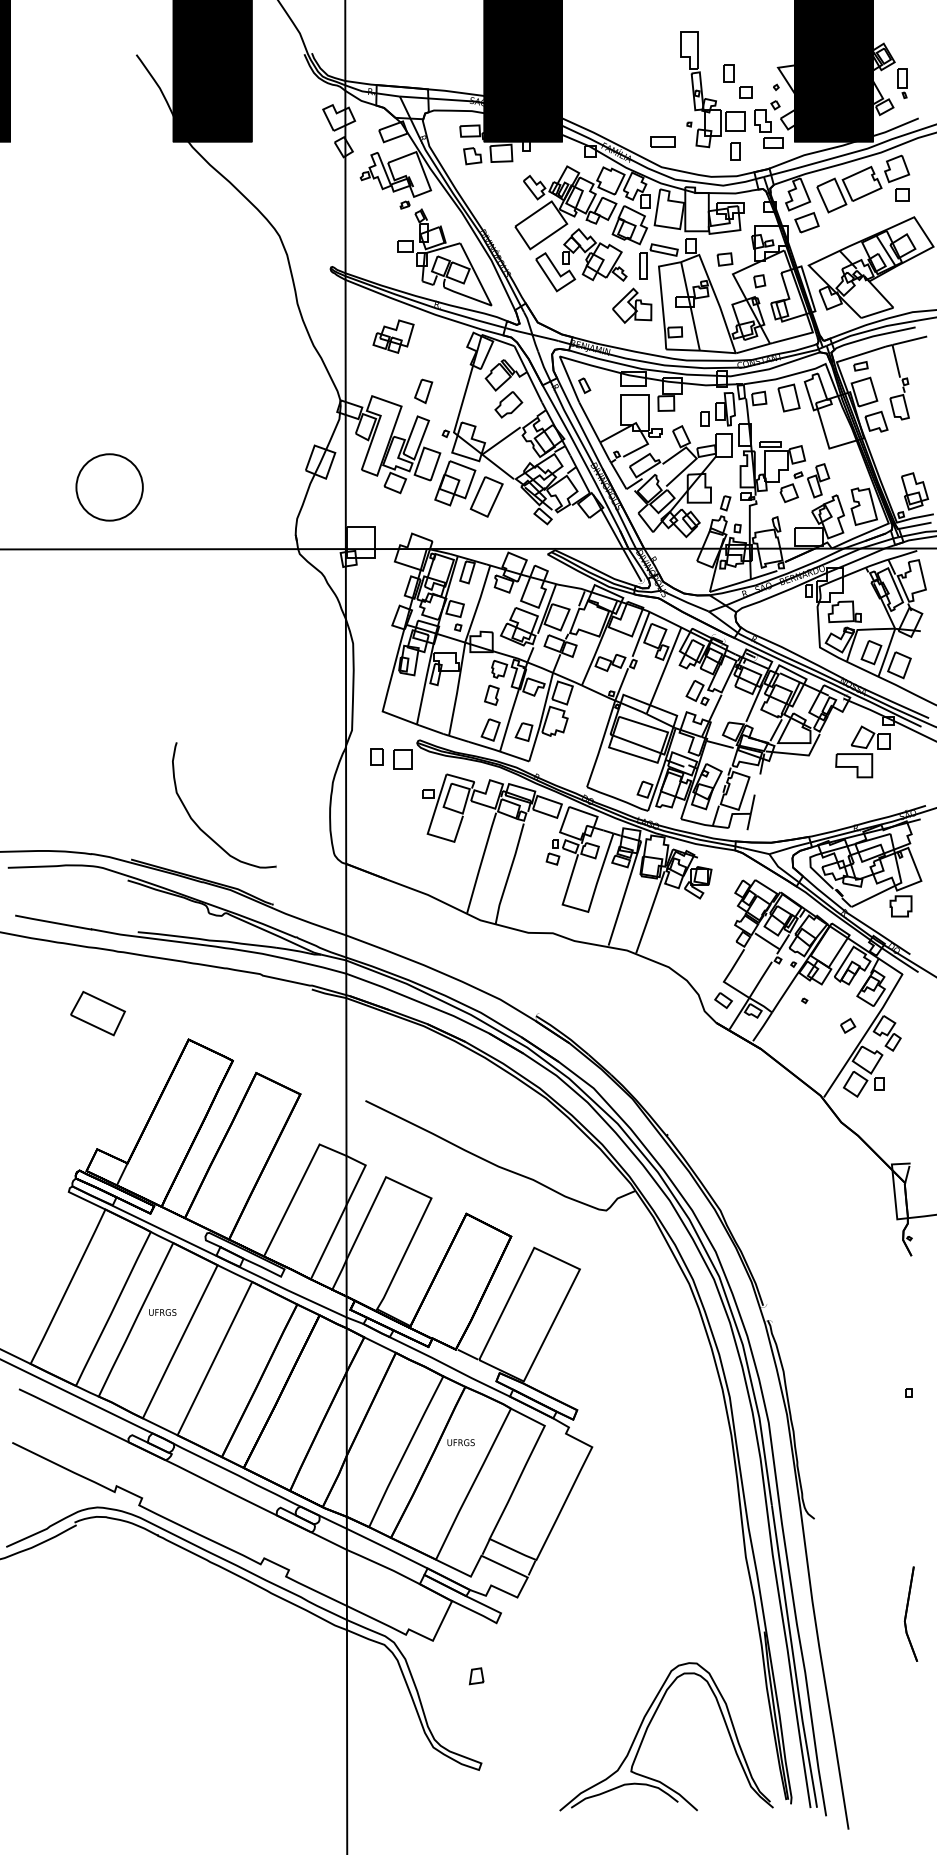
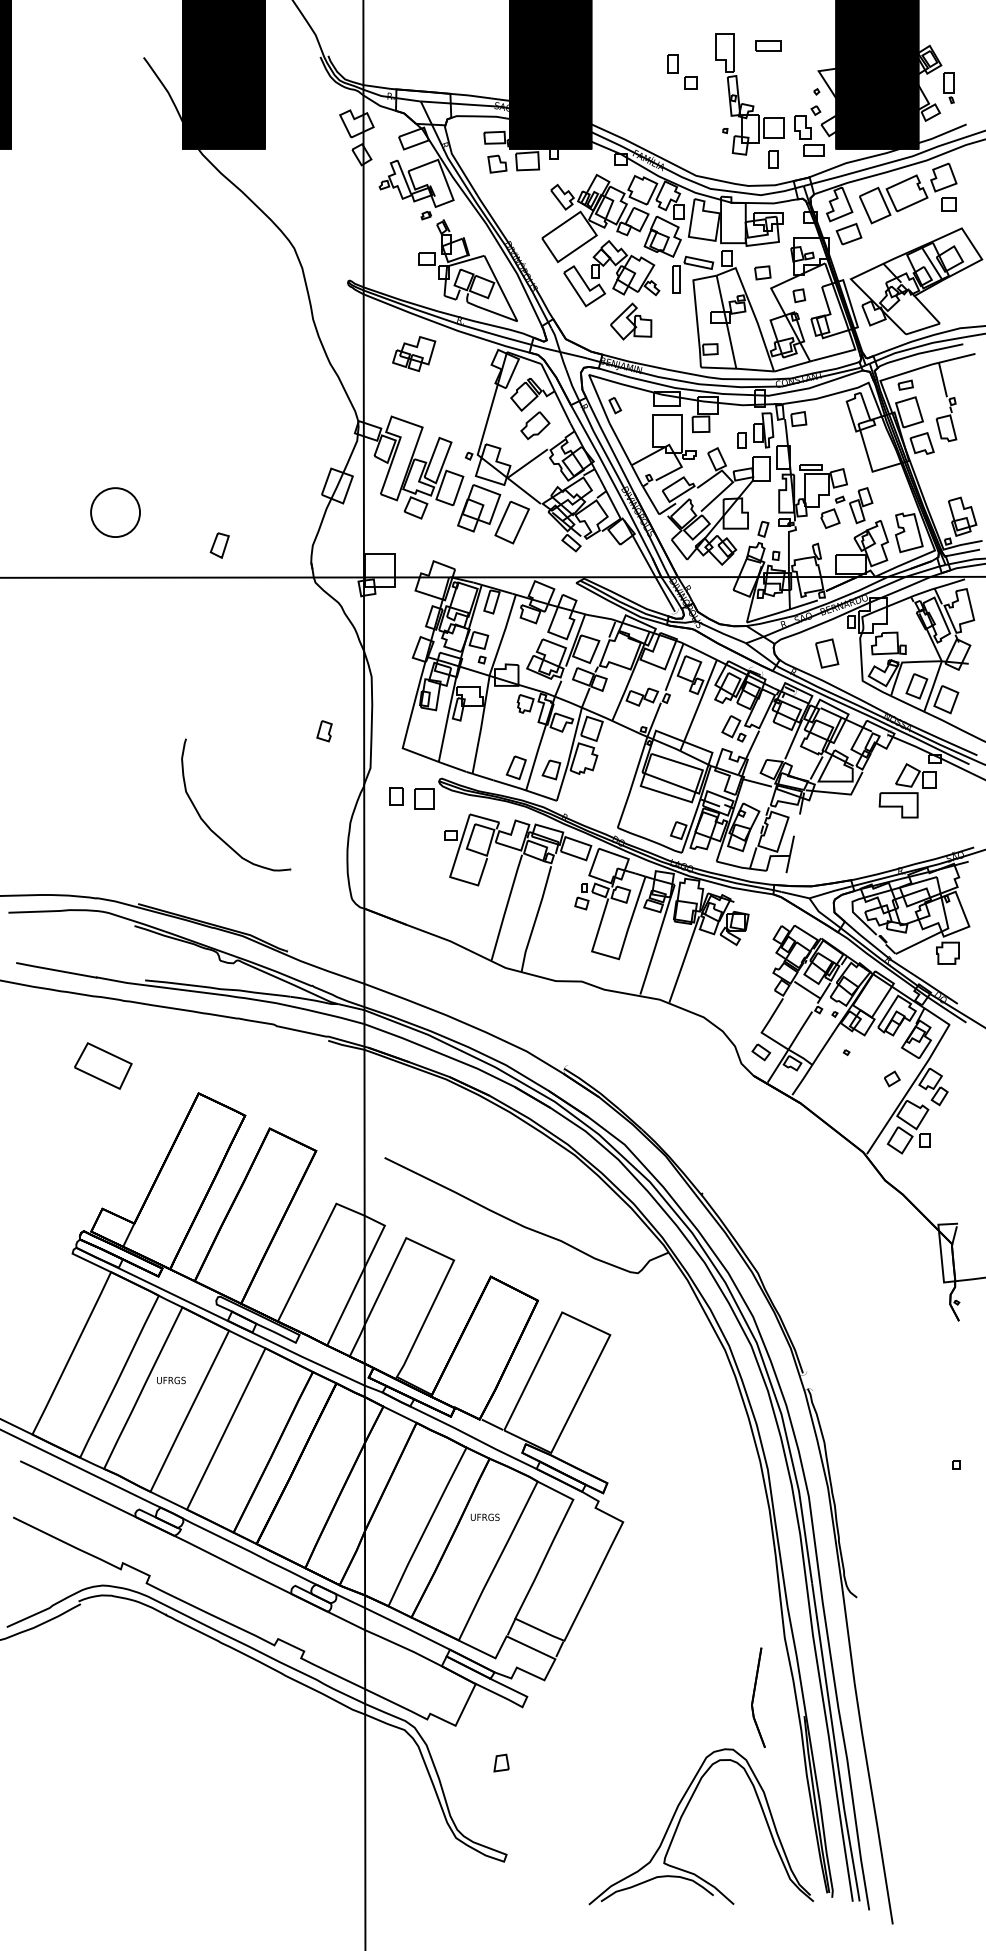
part: (738, 81) -> (682, 71), moved
part: (662, 141) -> (768, 45), moved
part: (632, 305) -> (631, 321), moved
part: (423, 391) -> (219, 545), moved
part: (789, 397) -> (827, 653), moved
circle: (109, 487) -> (115, 512), size x0.7
part: (491, 695) -> (324, 731), moved
part: (199, 826) -> (210, 827), moved
part: (911, 1613) -> (758, 1697), moved

